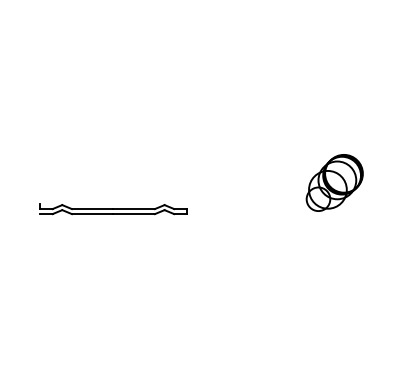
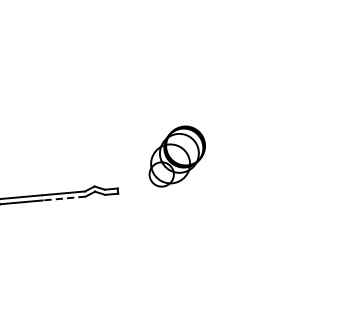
part: (334, 182) -> (176, 155), moved
line: (134, 214) -> (64, 198), solid -> dashed

